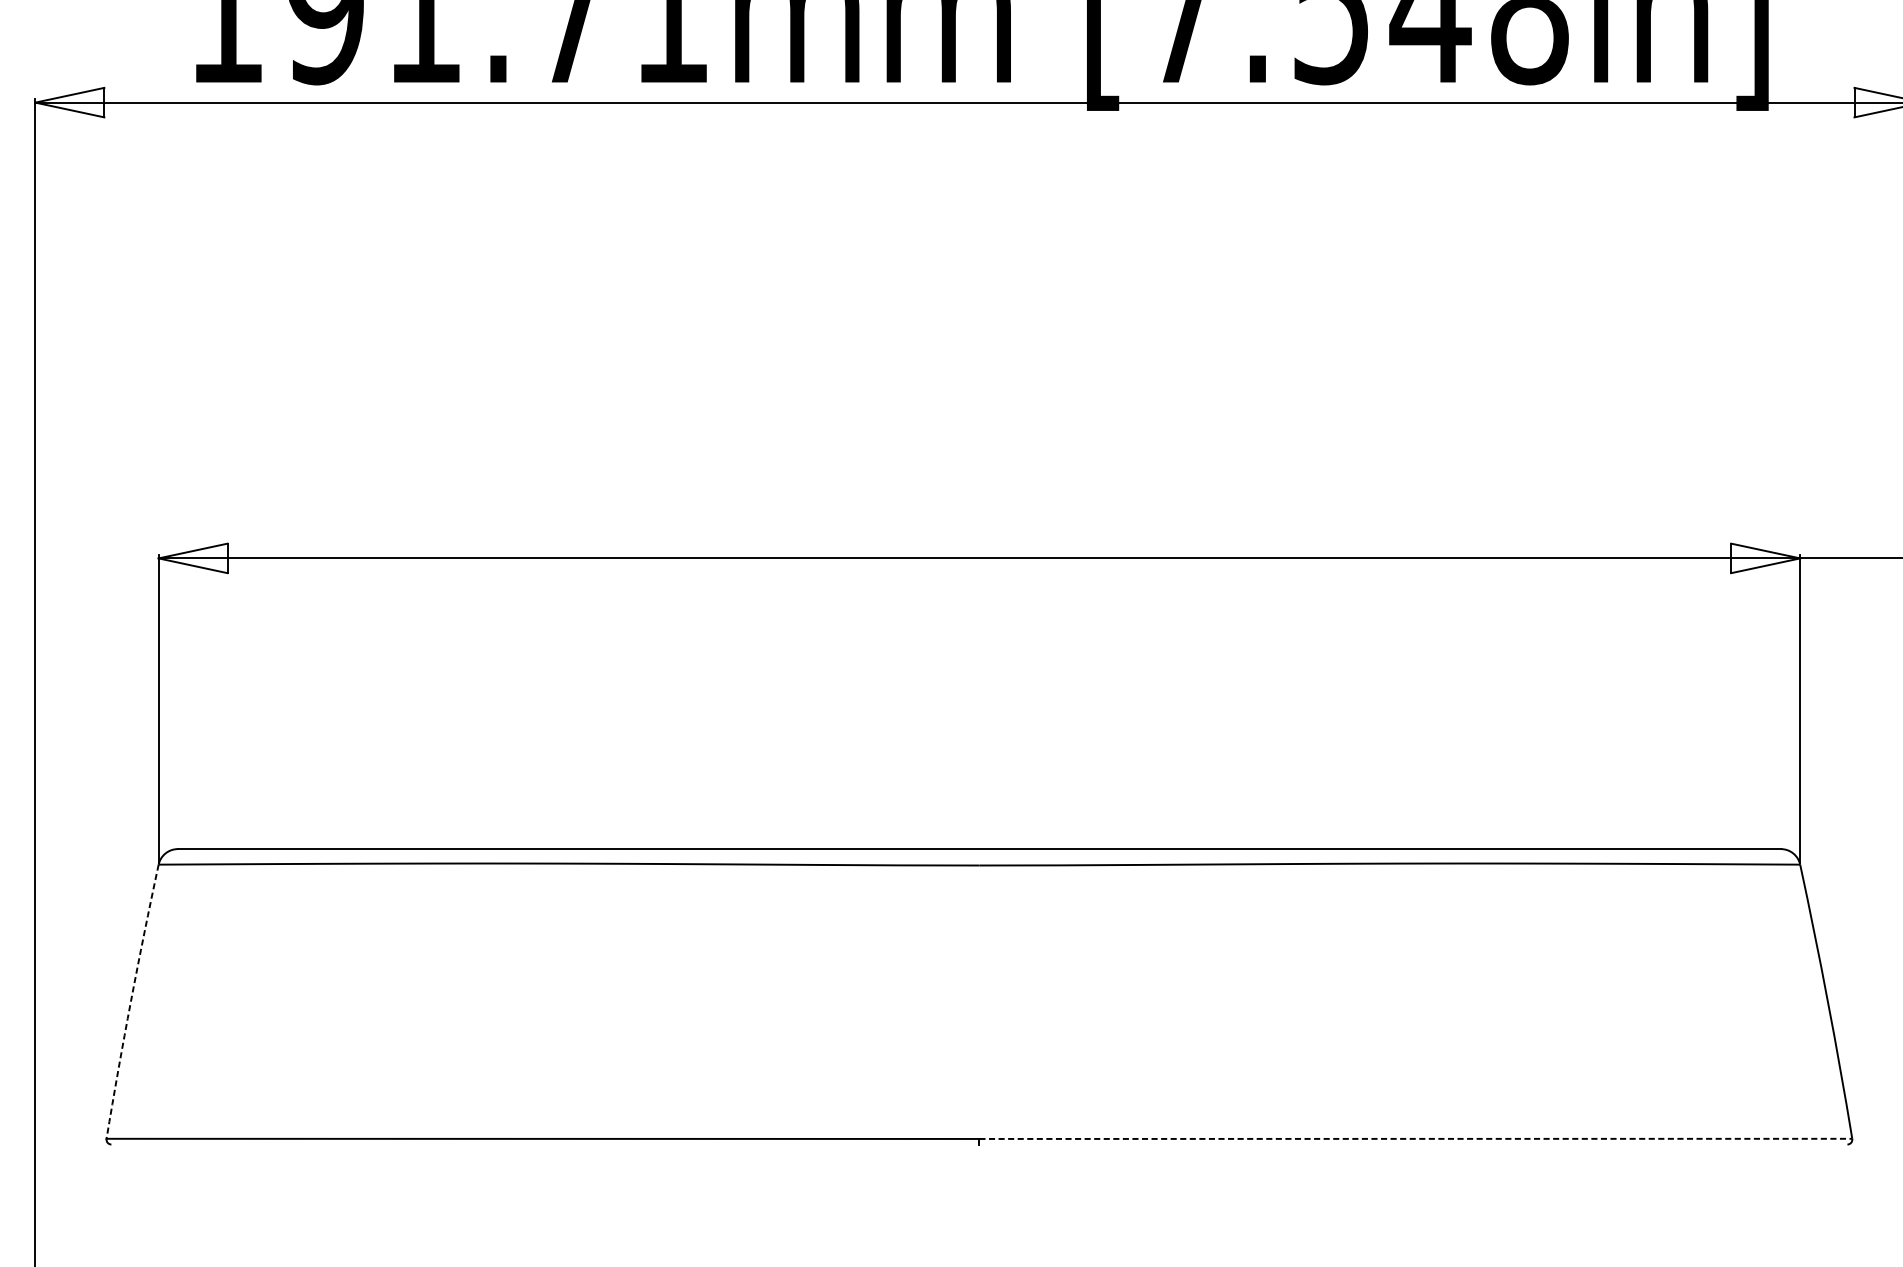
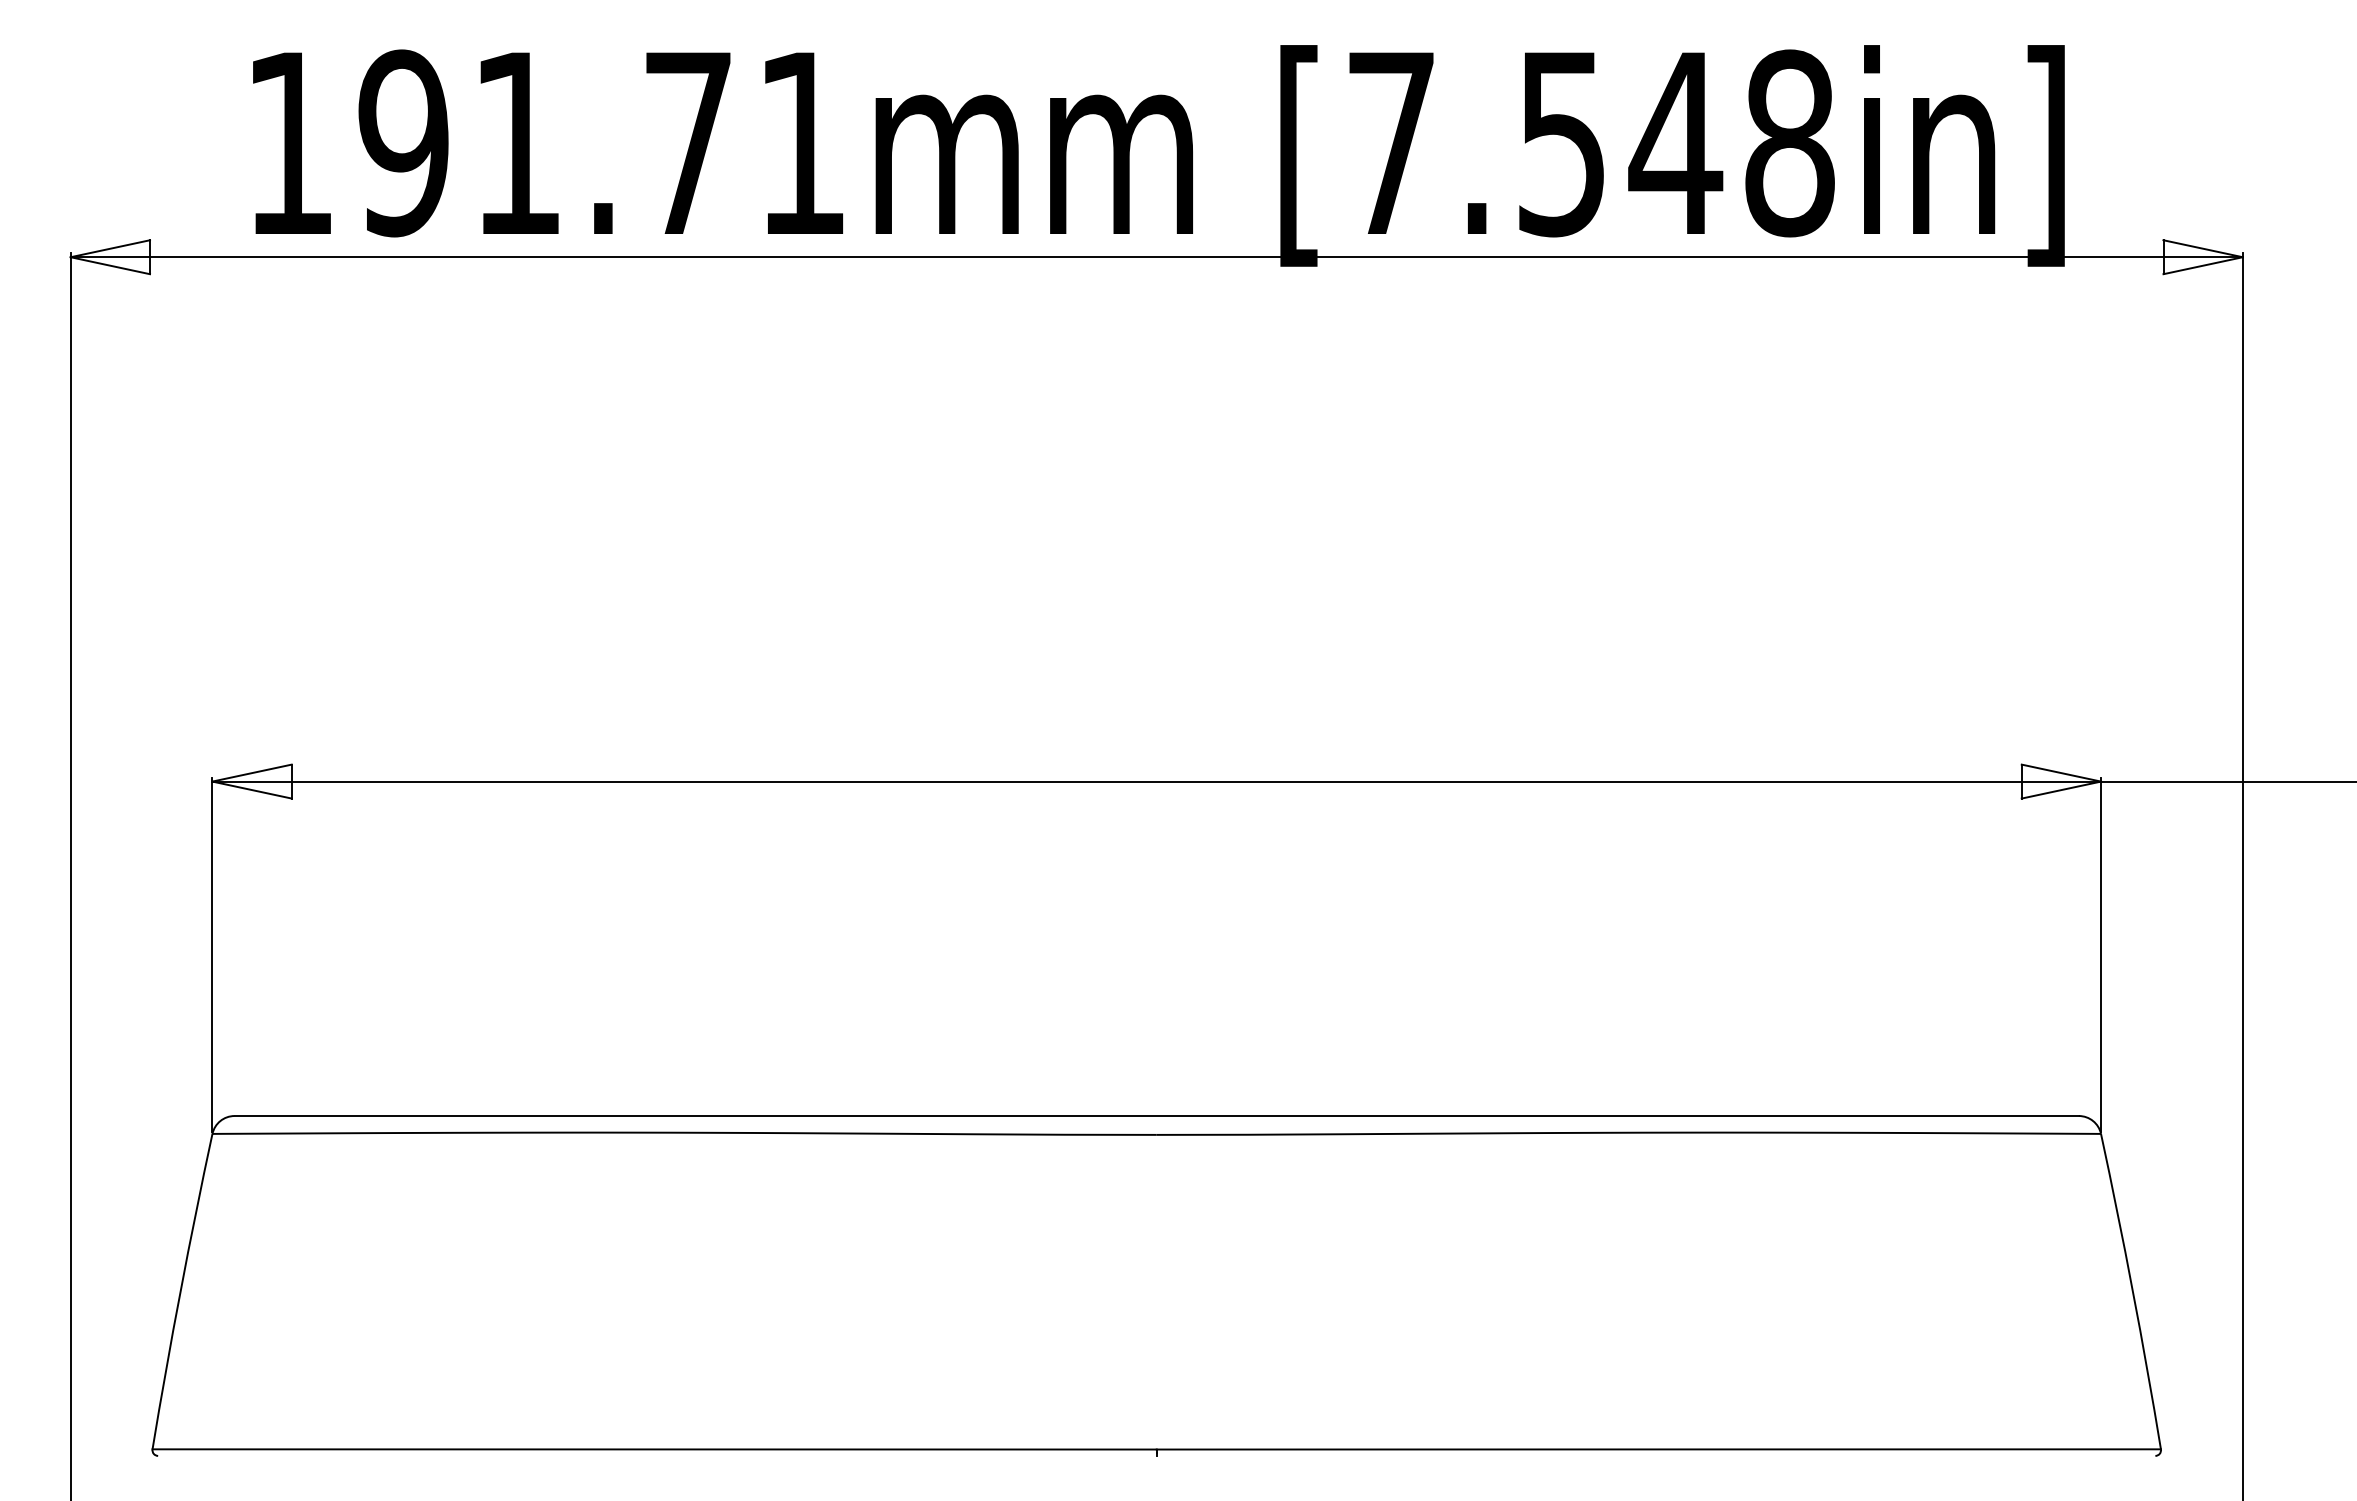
arc: (130, 1001) -> (180, 1291), dashed -> solid
line: (1416, 1138) -> (1659, 1449), dashed -> solid

